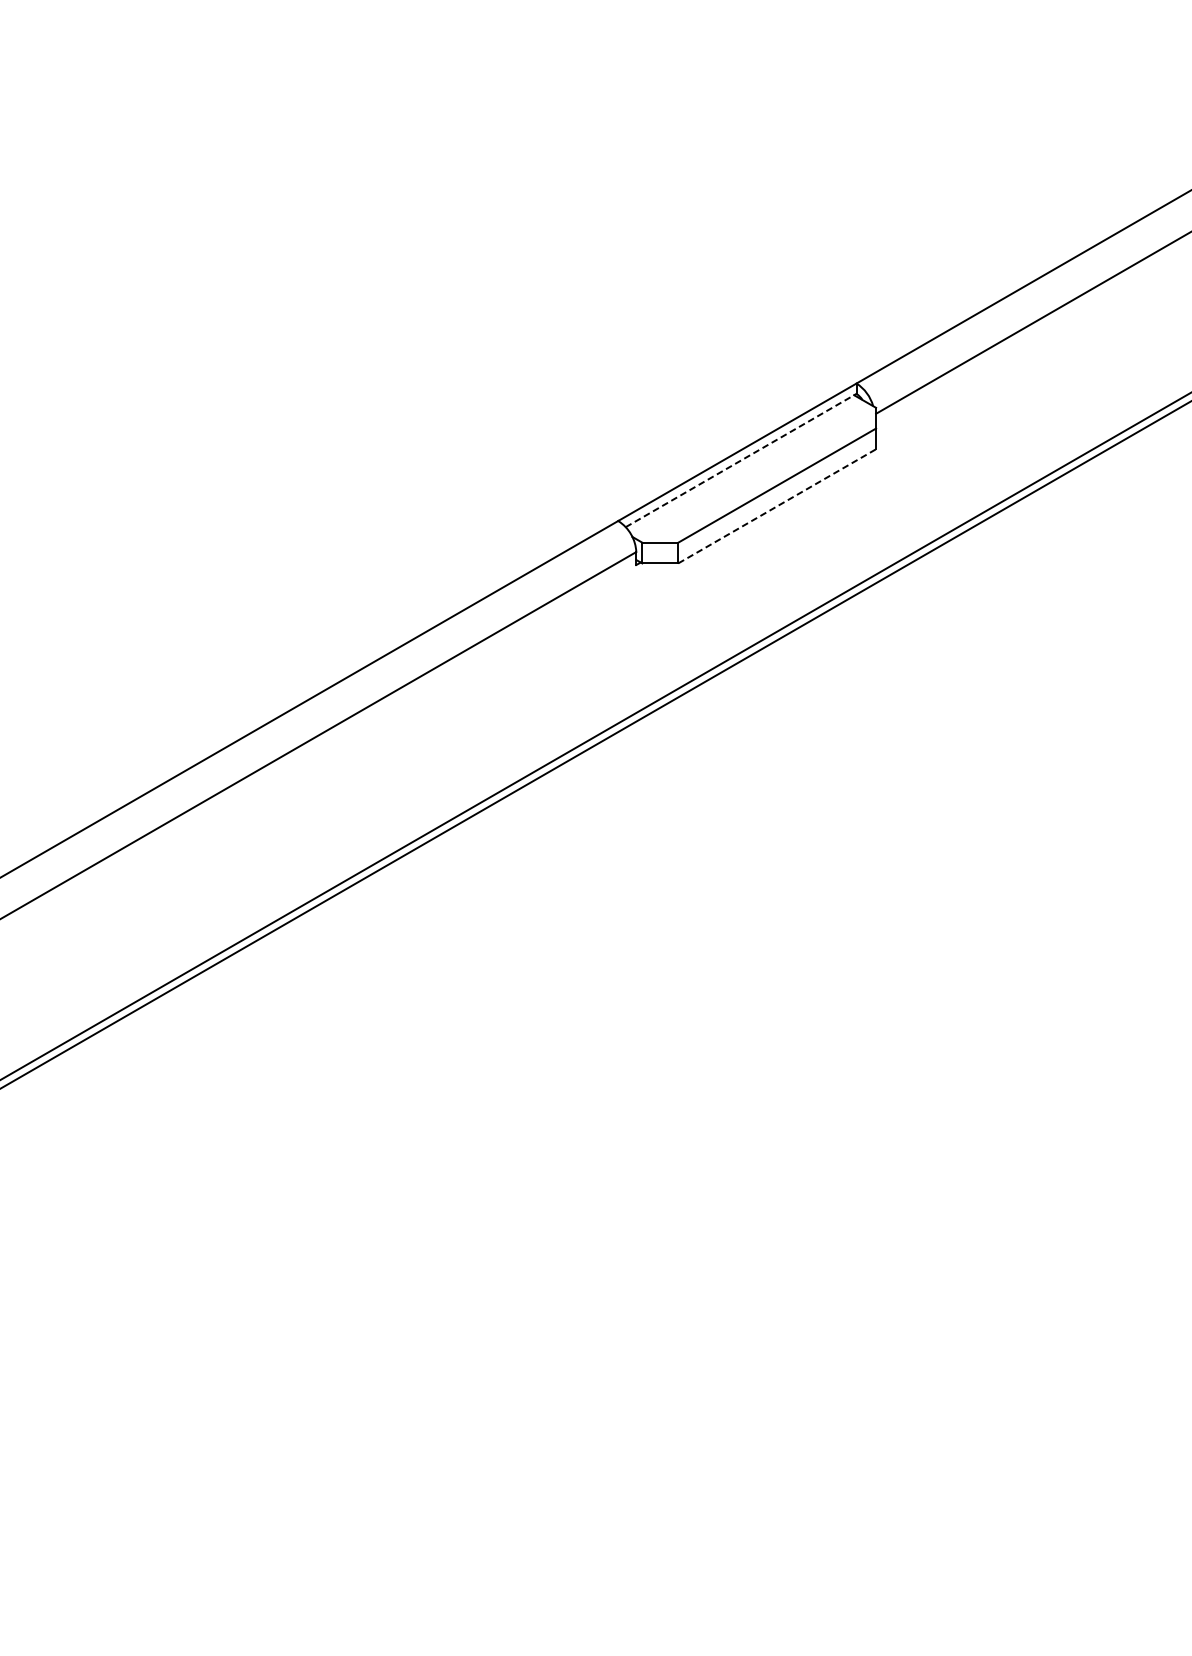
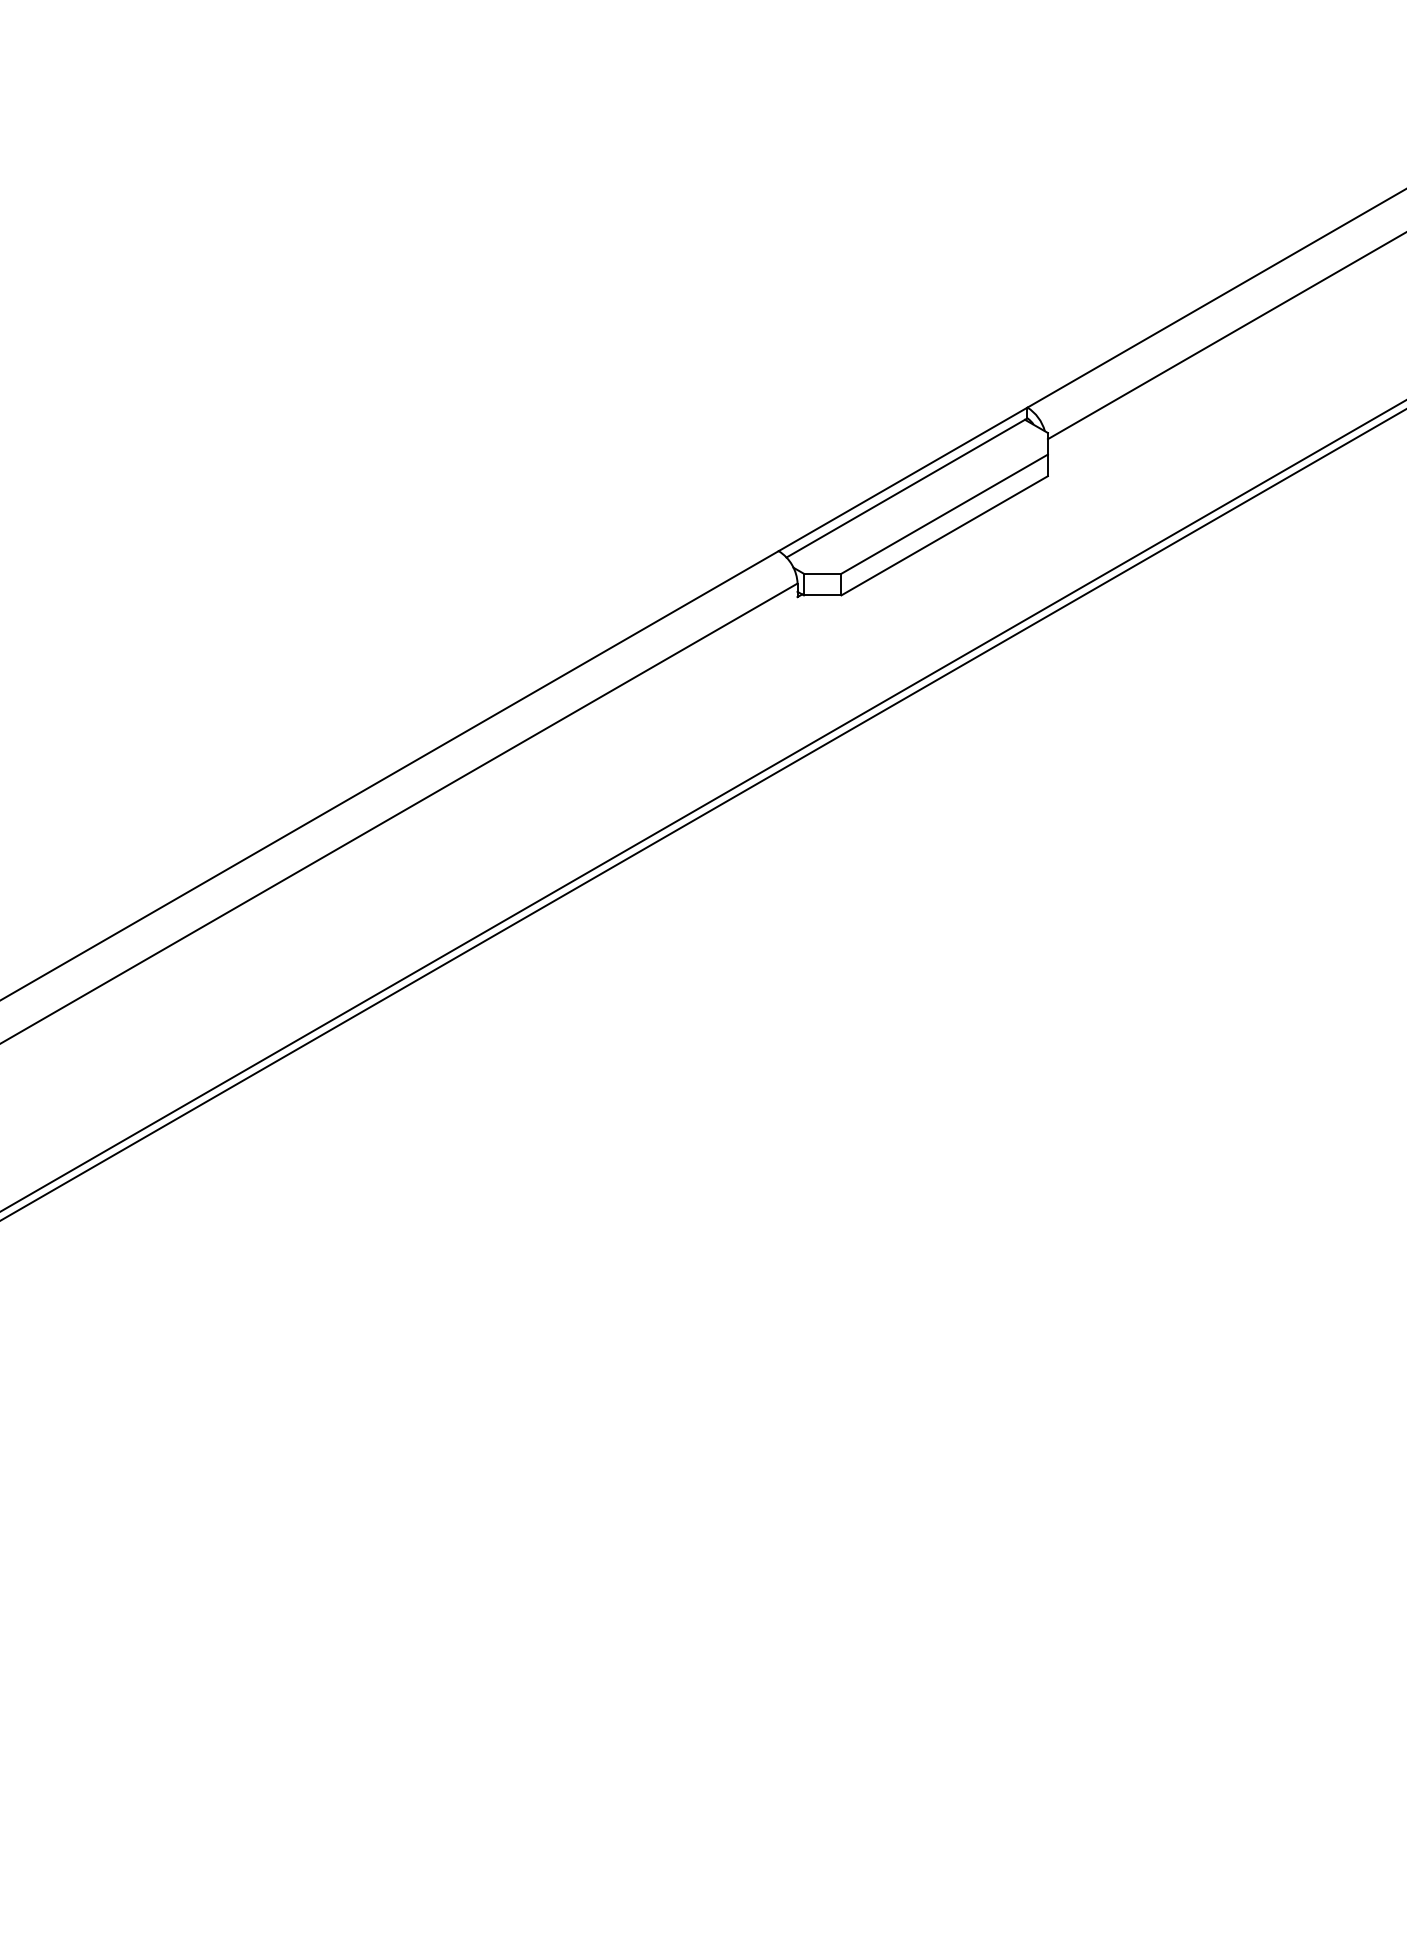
line: (741, 460) -> (907, 487), dashed -> solid
line: (777, 506) -> (945, 535), dashed -> solid

